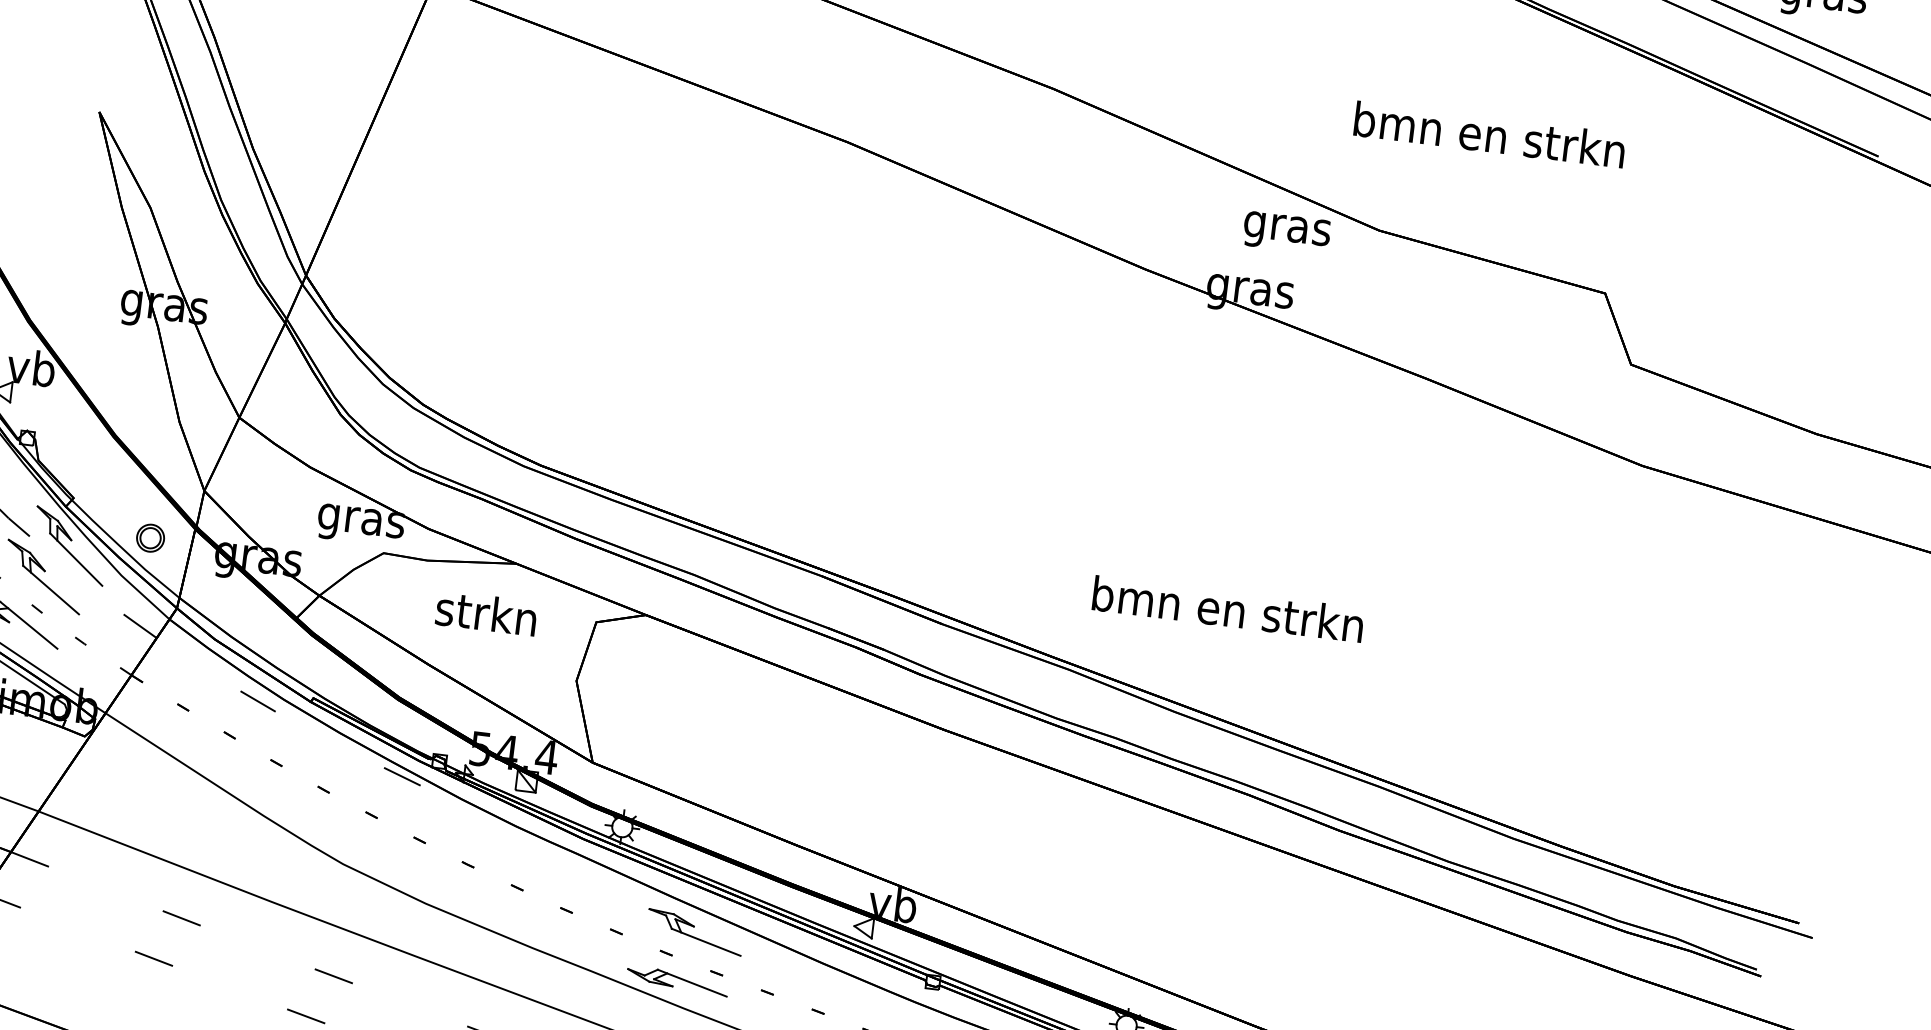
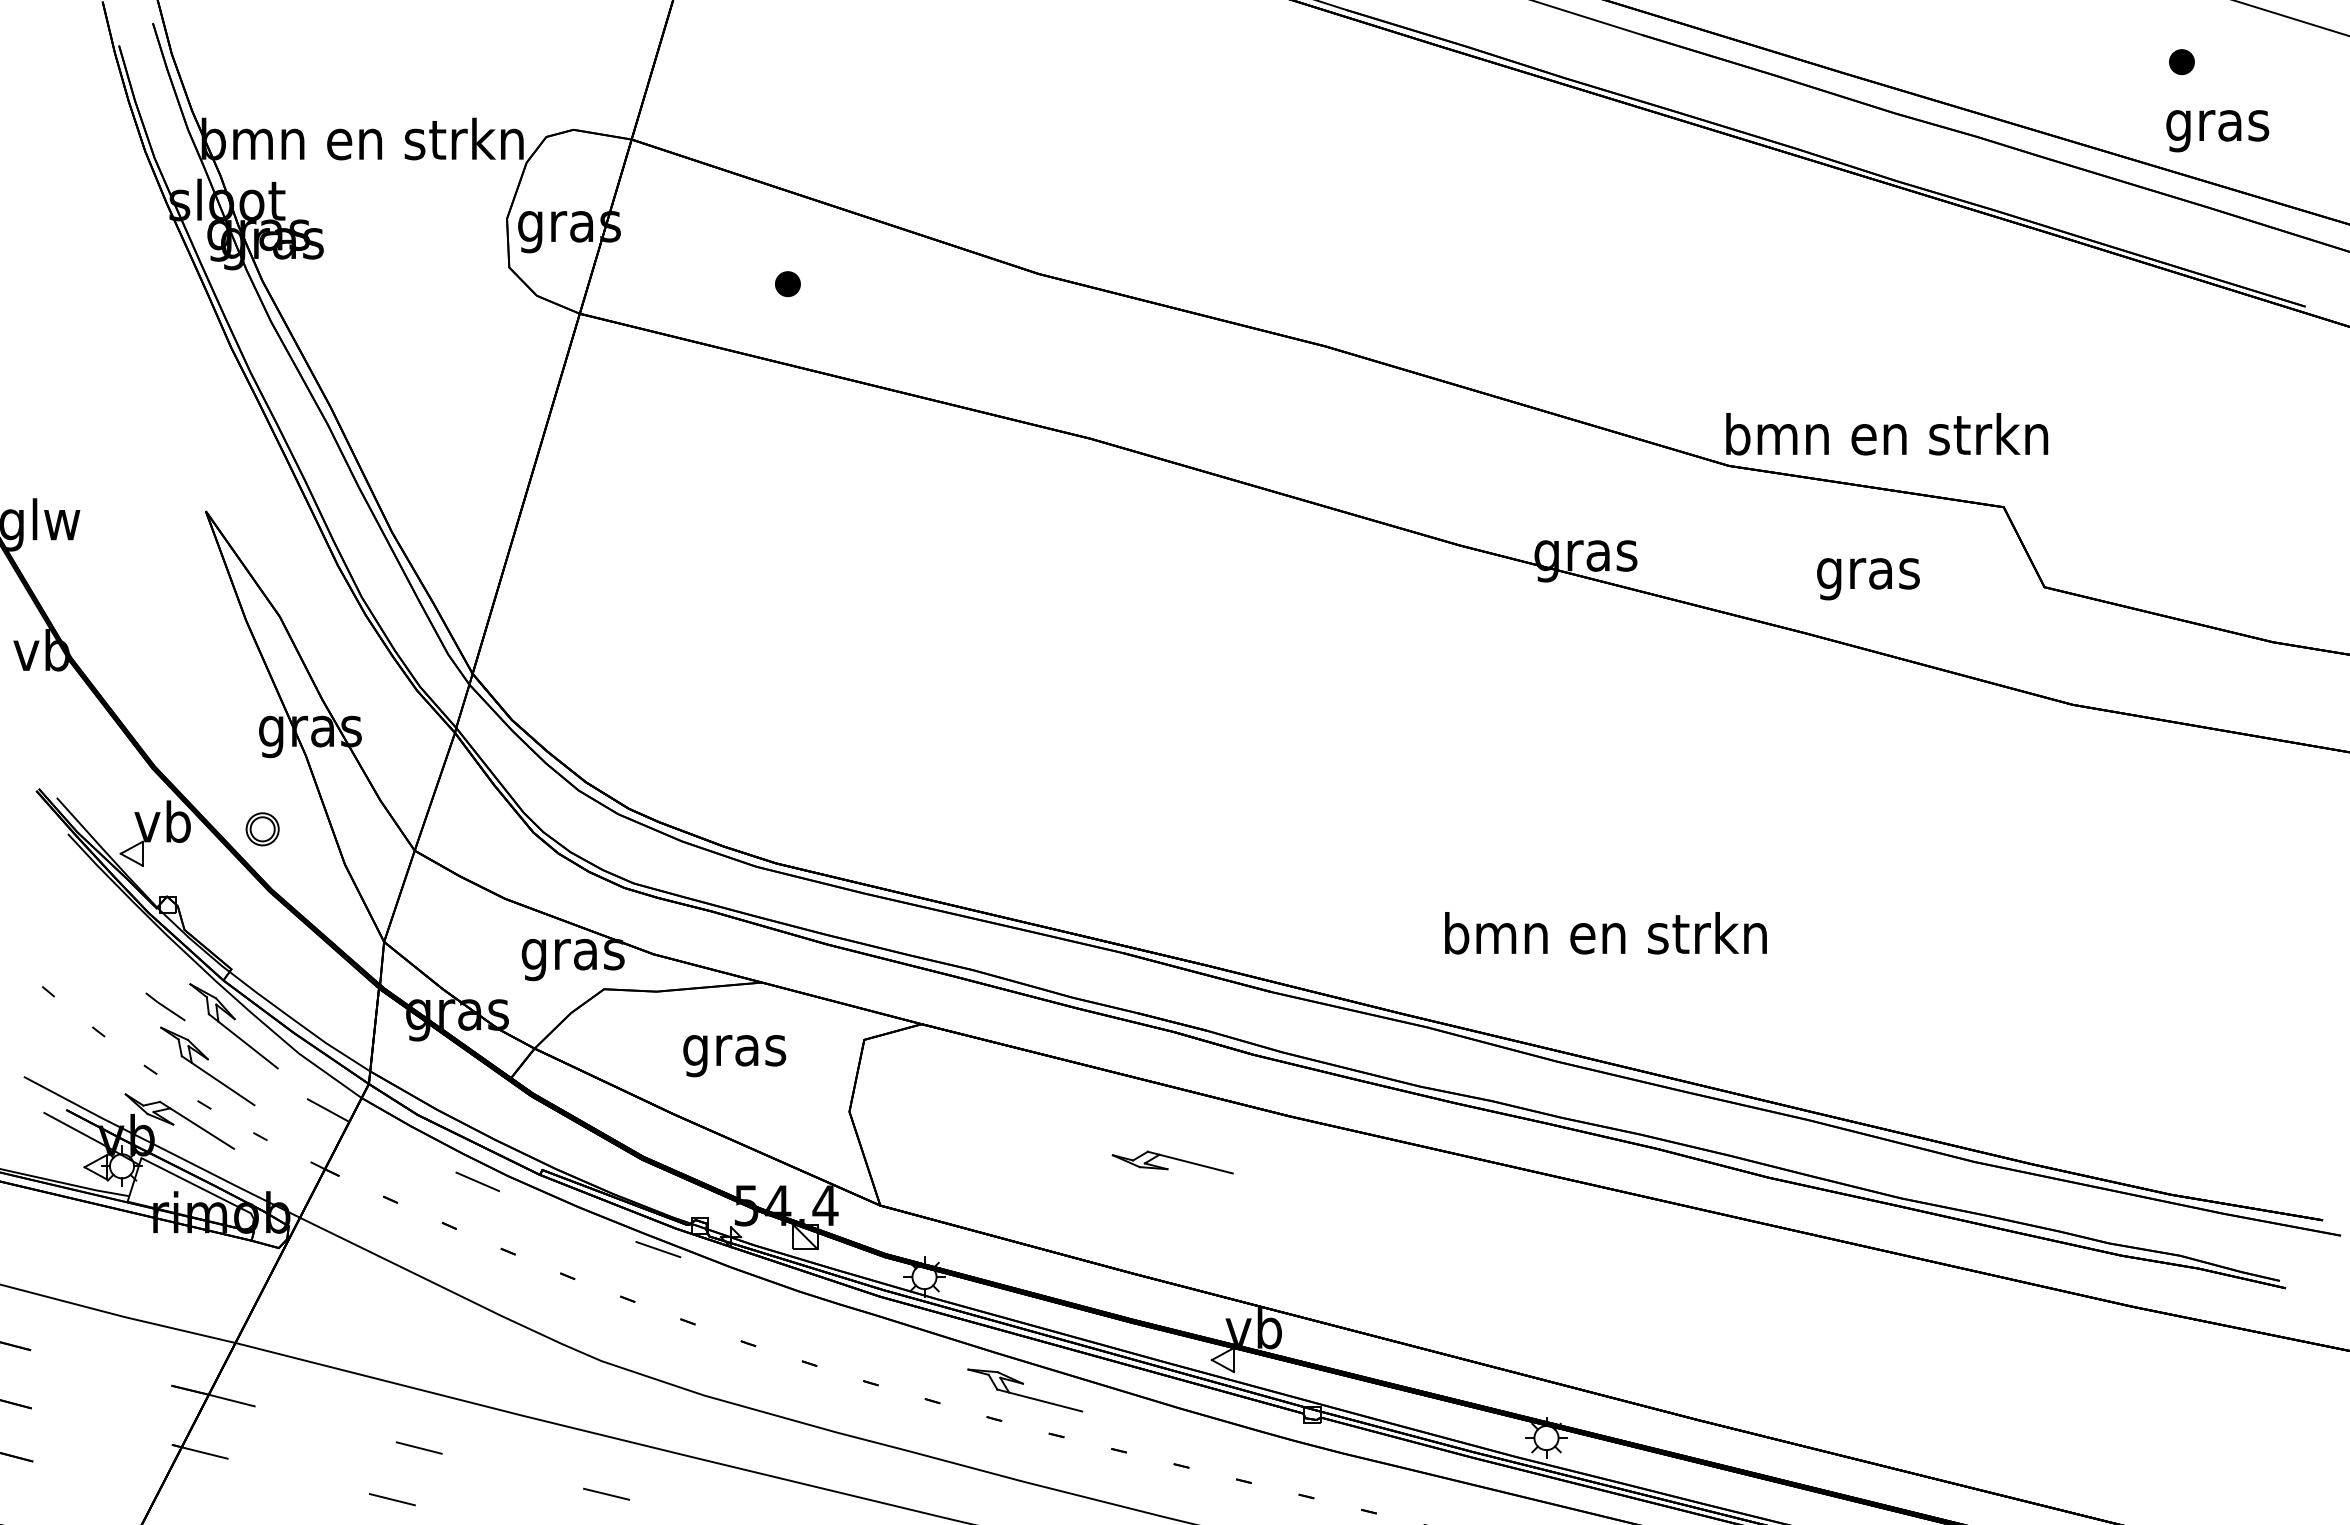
text: (1490, 135) -> (1887, 434), moved
text: (1286, 233) -> (1868, 579), moved
part: (150, 538) -> (262, 829), moved
text: (485, 617) -> (733, 1050), strkn -> gras
part: (677, 981) -> (1172, 1162), moved

